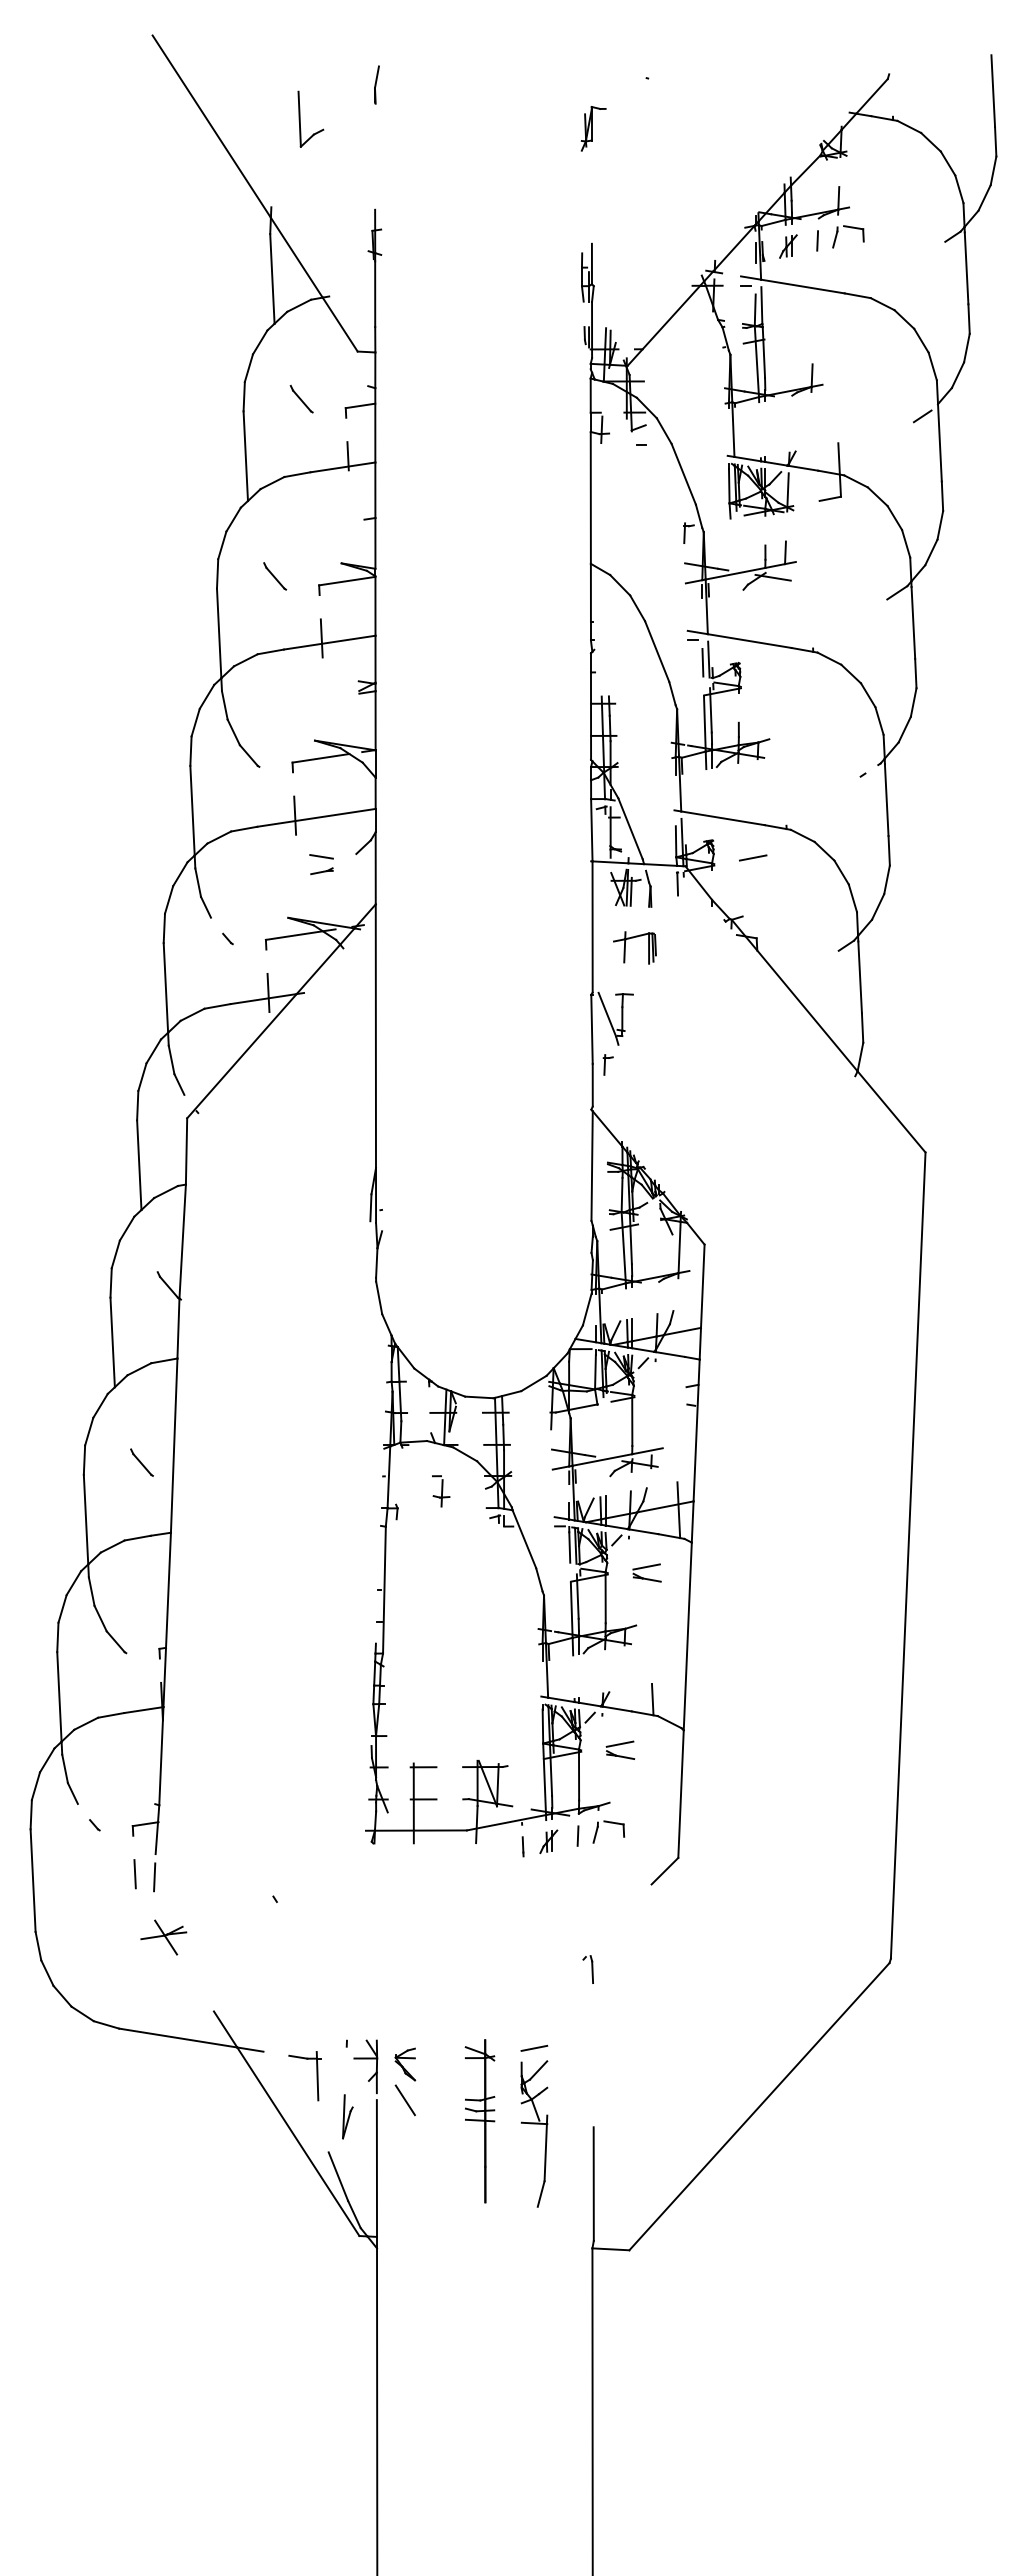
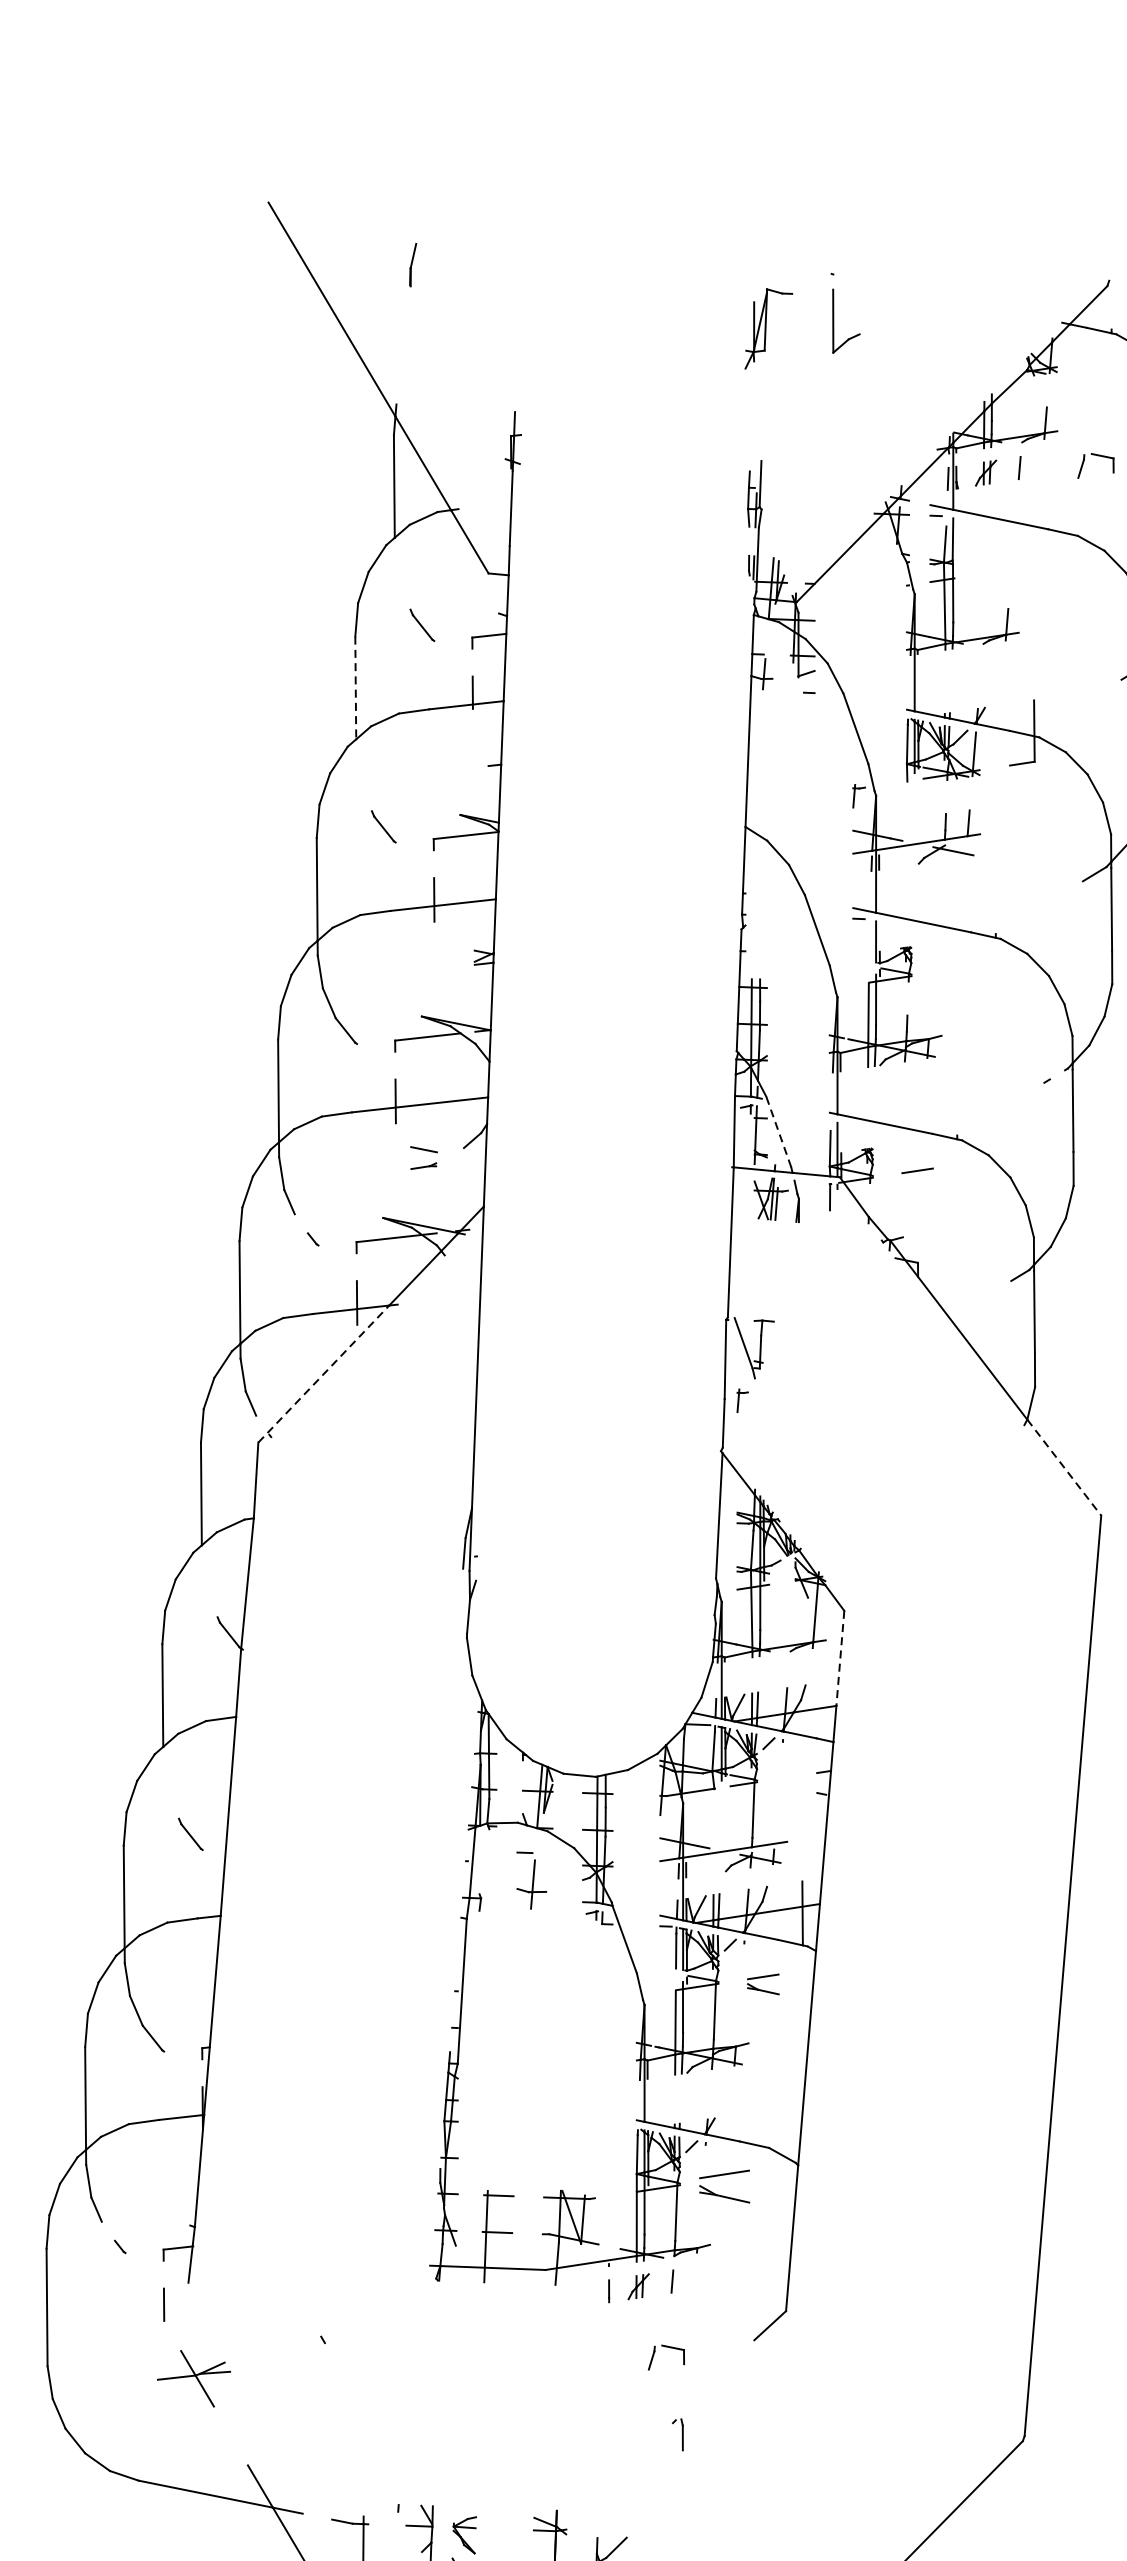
part: (376, 84) -> (412, 264), moved
part: (300, 118) -> (834, 320), moved
part: (593, 128) -> (768, 329), size x1.6
part: (850, 228) -> (1099, 456), moved
line: (245, 456) -> (355, 688), solid -> dashed
line: (702, 662) -> (868, 944), removed
line: (630, 828) -> (778, 1131), solid -> dashed
part: (625, 947) -> (767, 1267), removed
line: (241, 1056) -> (323, 1374), solid -> dashed
line: (891, 1111) -> (1064, 1467), solid -> dashed
line: (702, 1286) -> (840, 1658), solid -> dashed
part: (441, 1491) -> (532, 1881), size x1.6
line: (652, 1699) -> (763, 2128), removed
part: (620, 1749) -> (724, 2184), size x1.6
part: (609, 1823) -> (667, 2348), moved
line: (154, 1877) -> (186, 2309), removed
part: (163, 1937) -> (193, 2378), size x1.4
line: (534, 2047) -> (612, 2521), removed

